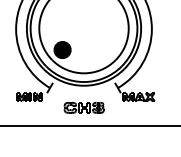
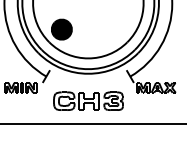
part: (83, 107) -> (87, 100), size x1.43

